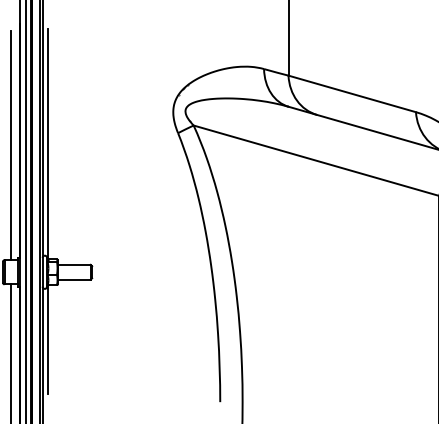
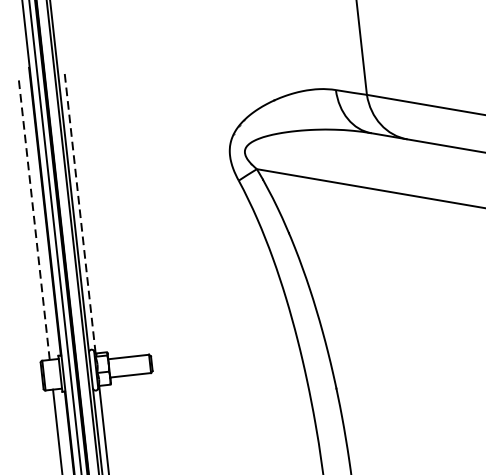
line: (47, 143) -> (79, 211), solid -> dashed
line: (10, 145) -> (34, 218), solid -> dashed

